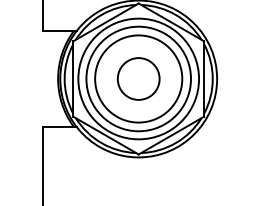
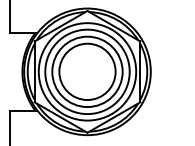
circle: (138, 78) -> (87, 71), size x1.67

